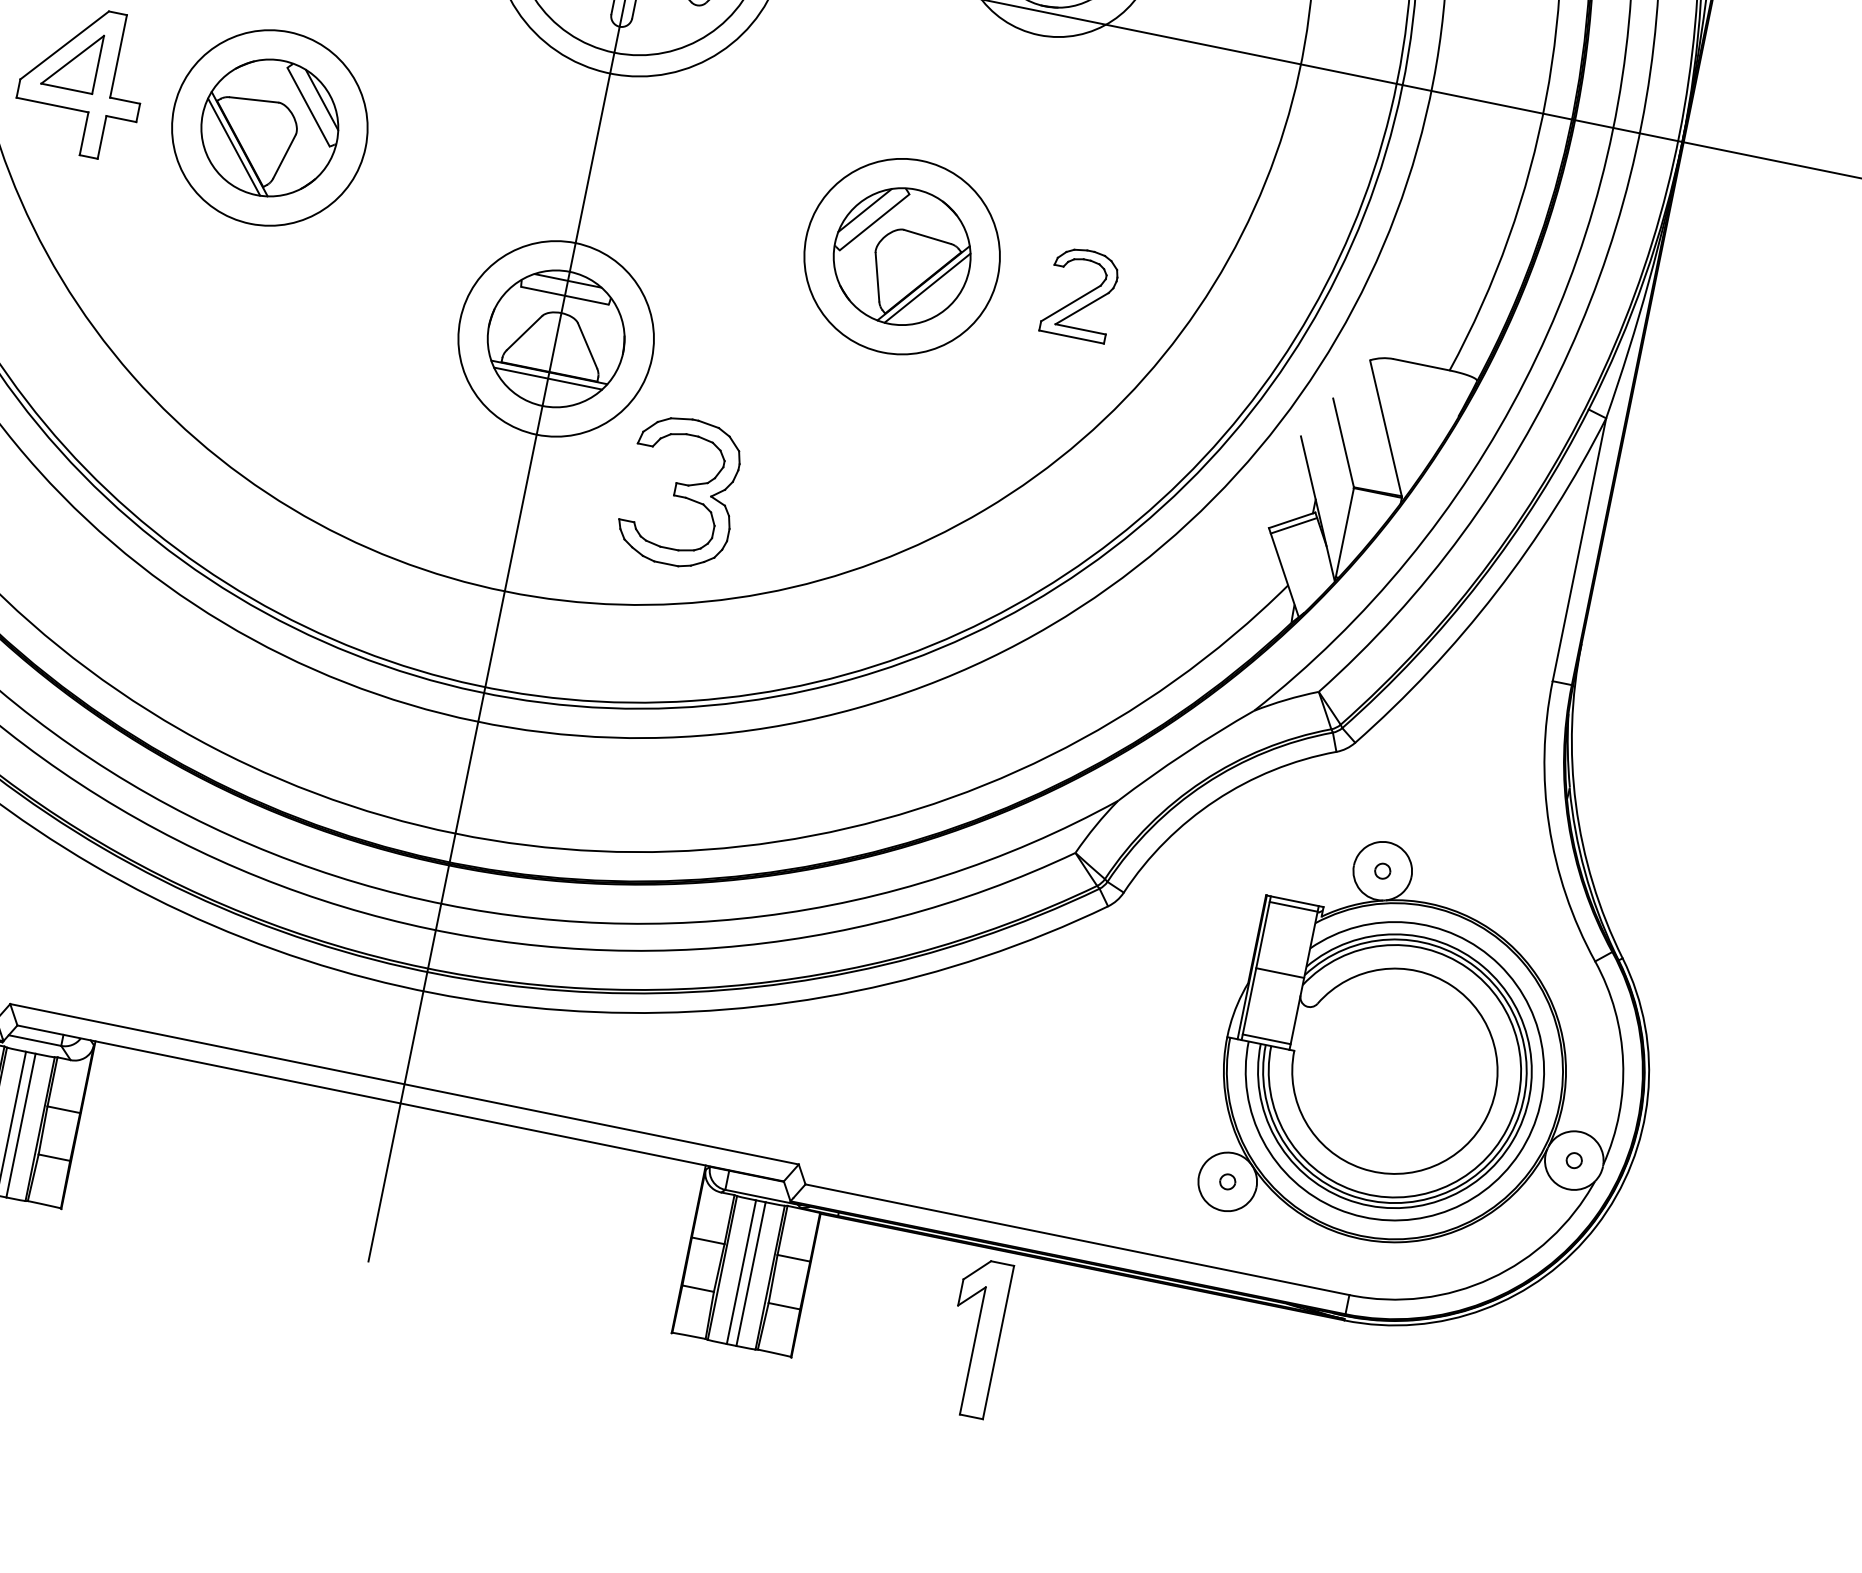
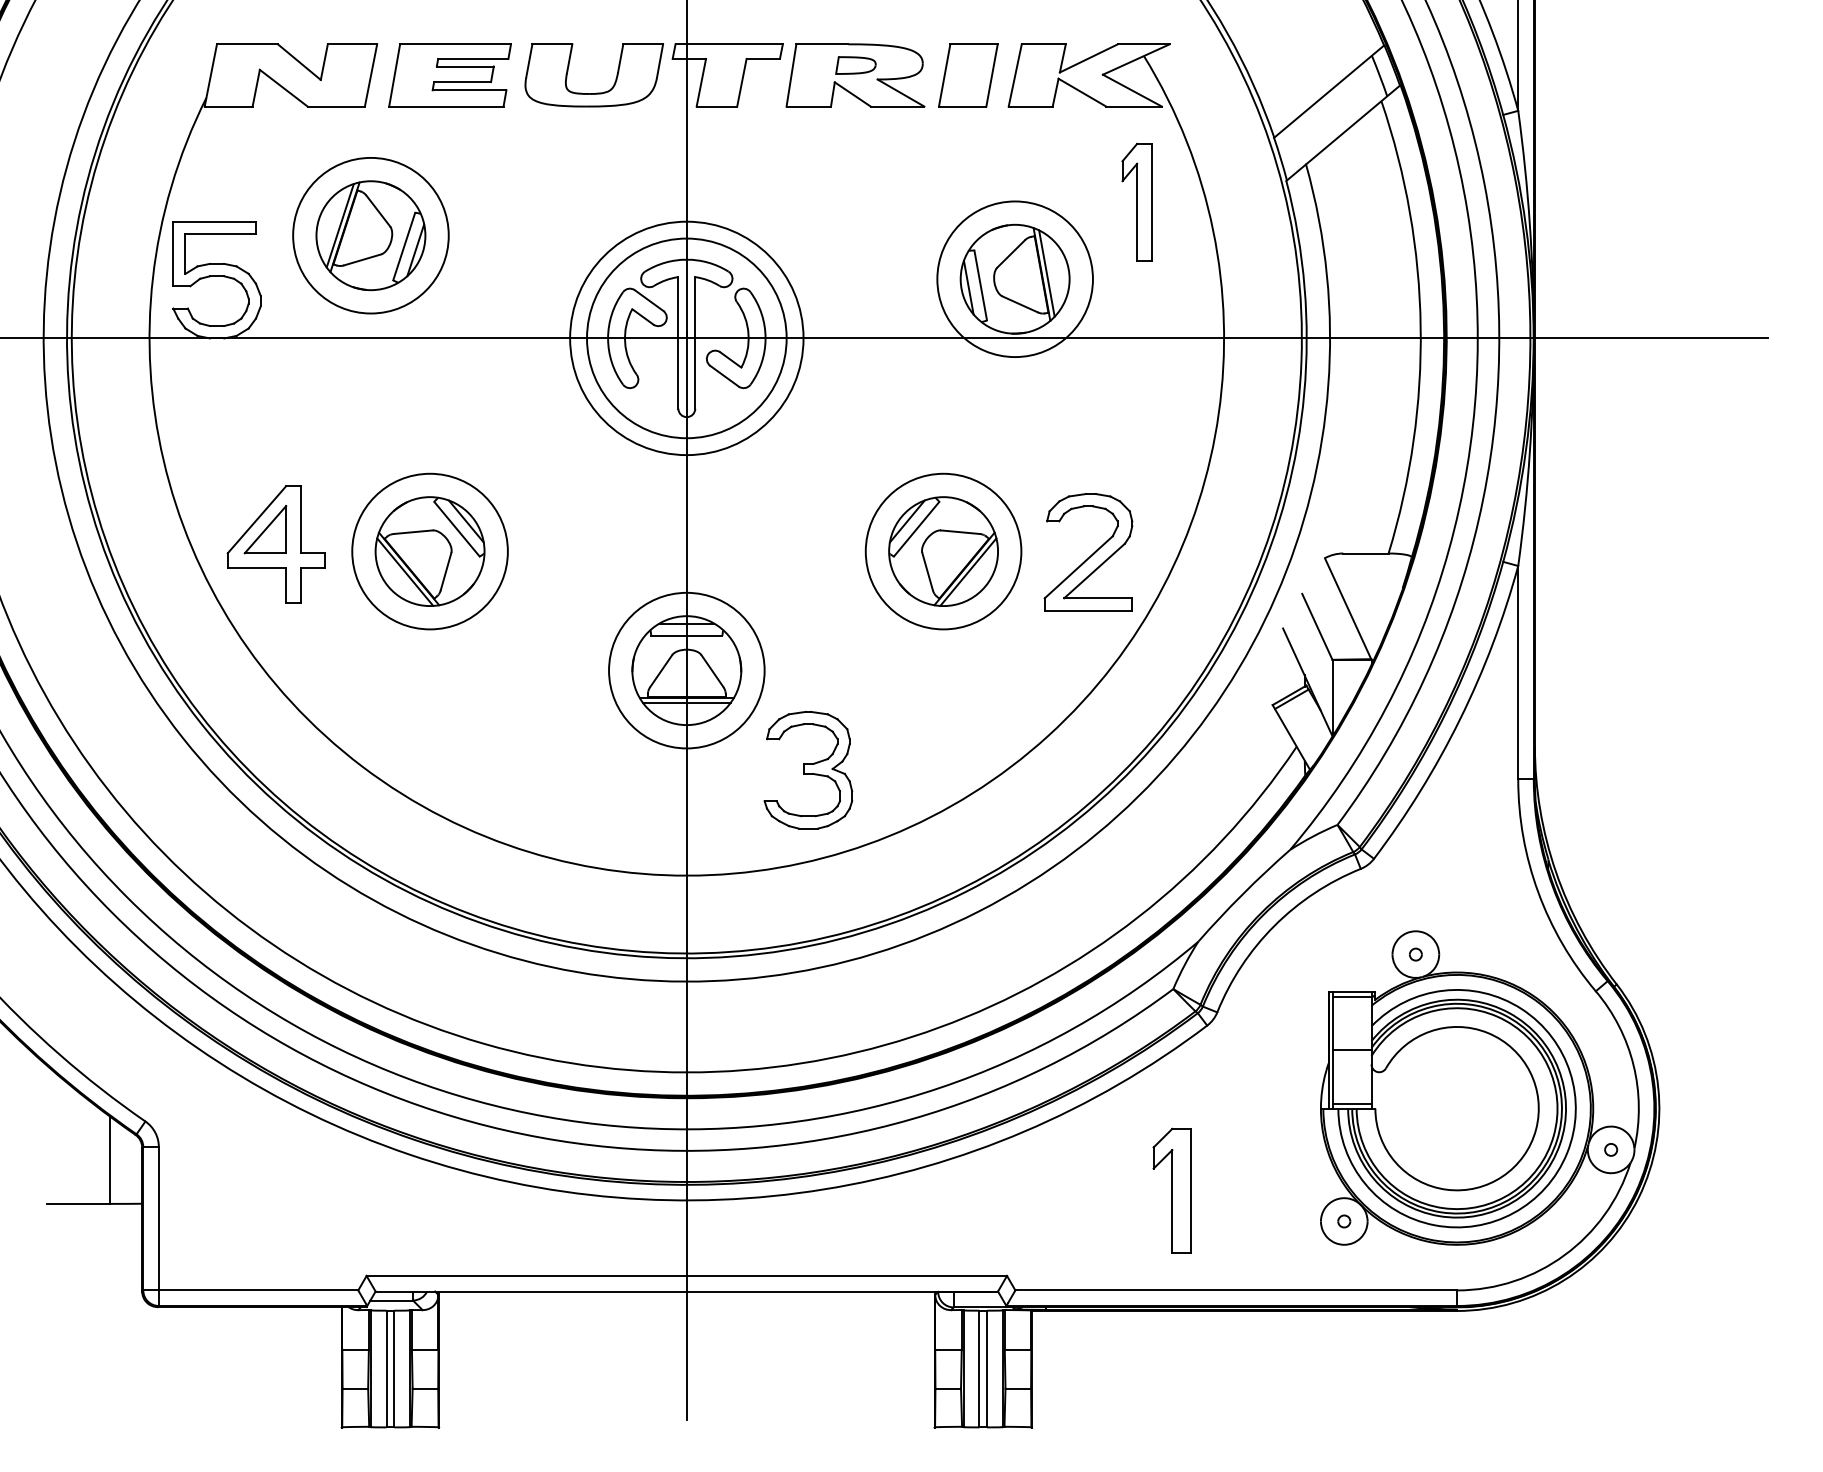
part: (1080, 294) -> (1088, 552), size x1.67
part: (974, 1336) -> (1171, 1190), moved

